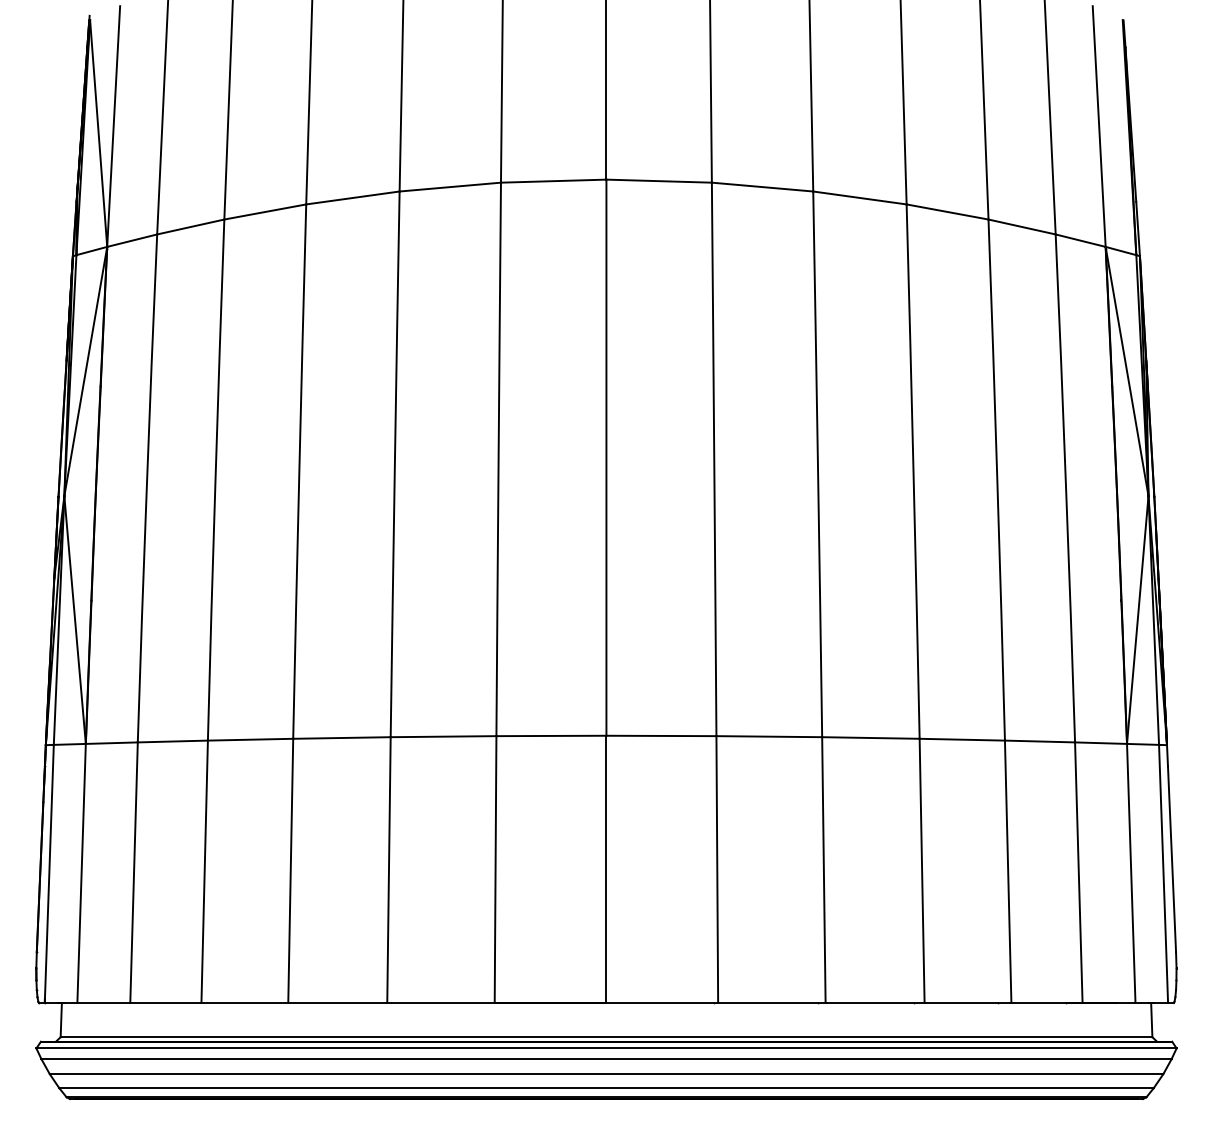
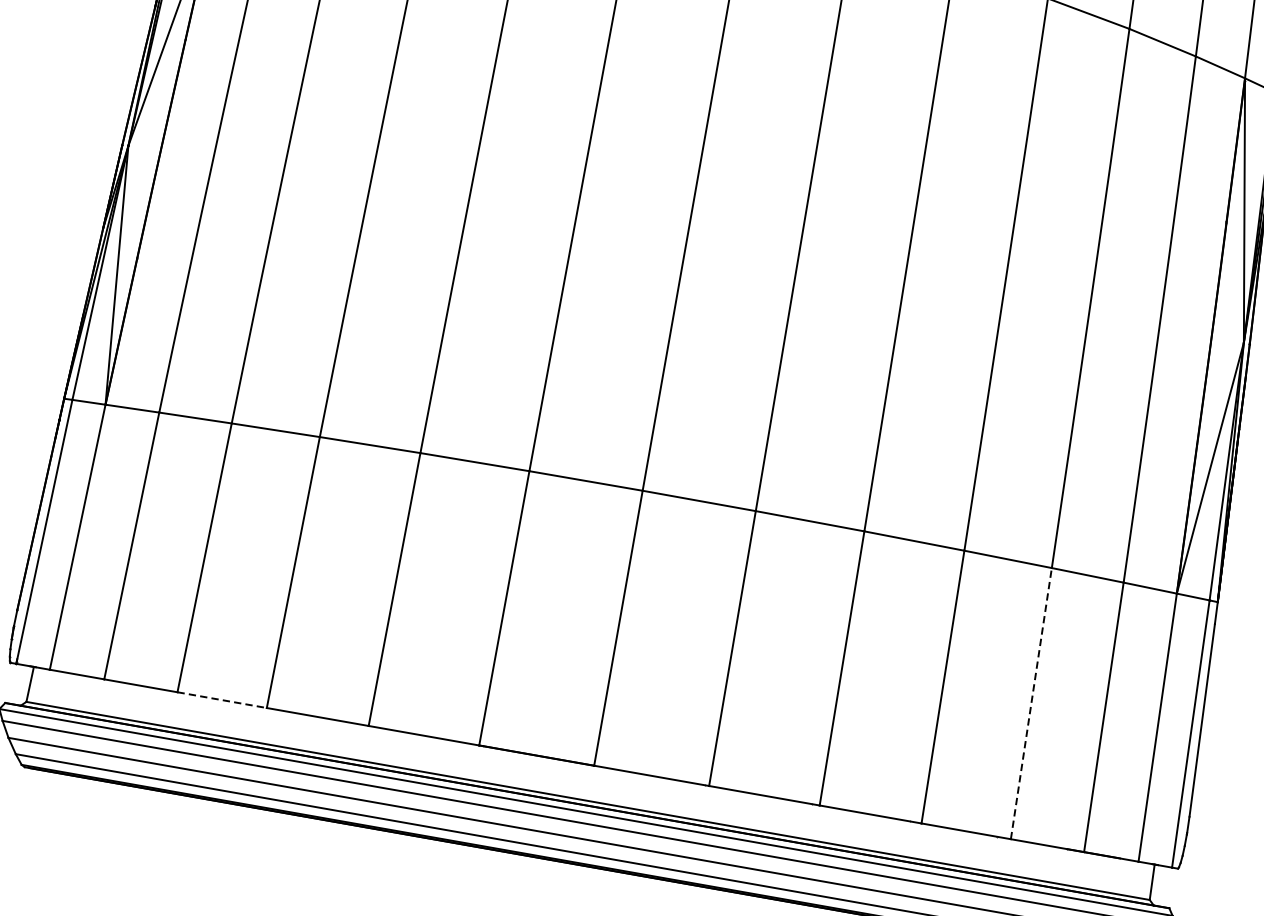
line: (1008, 871) -> (1031, 703), solid -> dashed
line: (245, 1002) -> (222, 699), solid -> dashed

